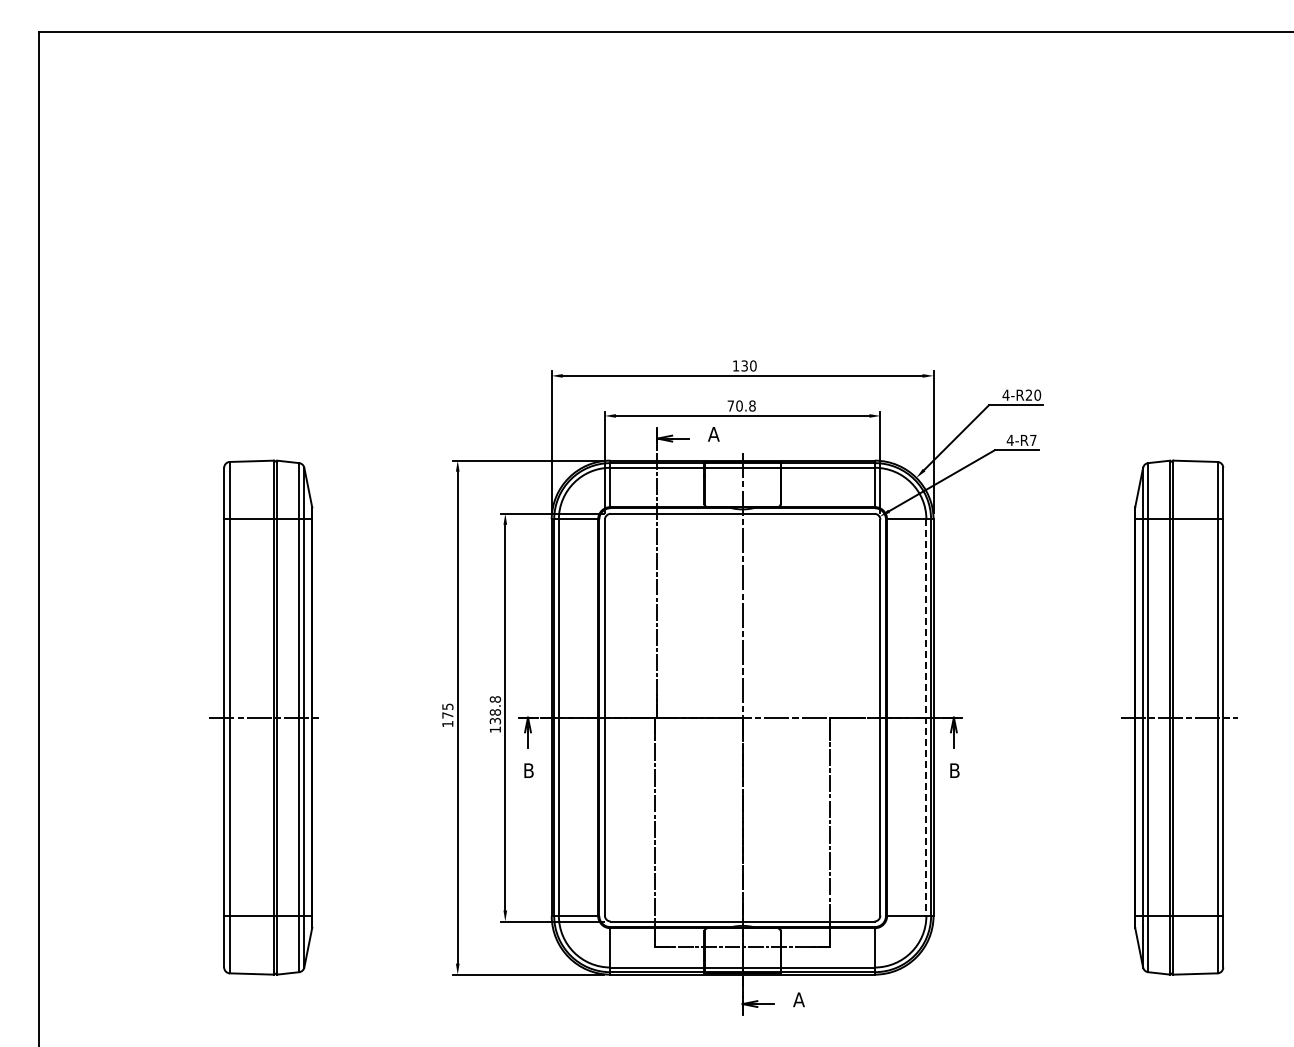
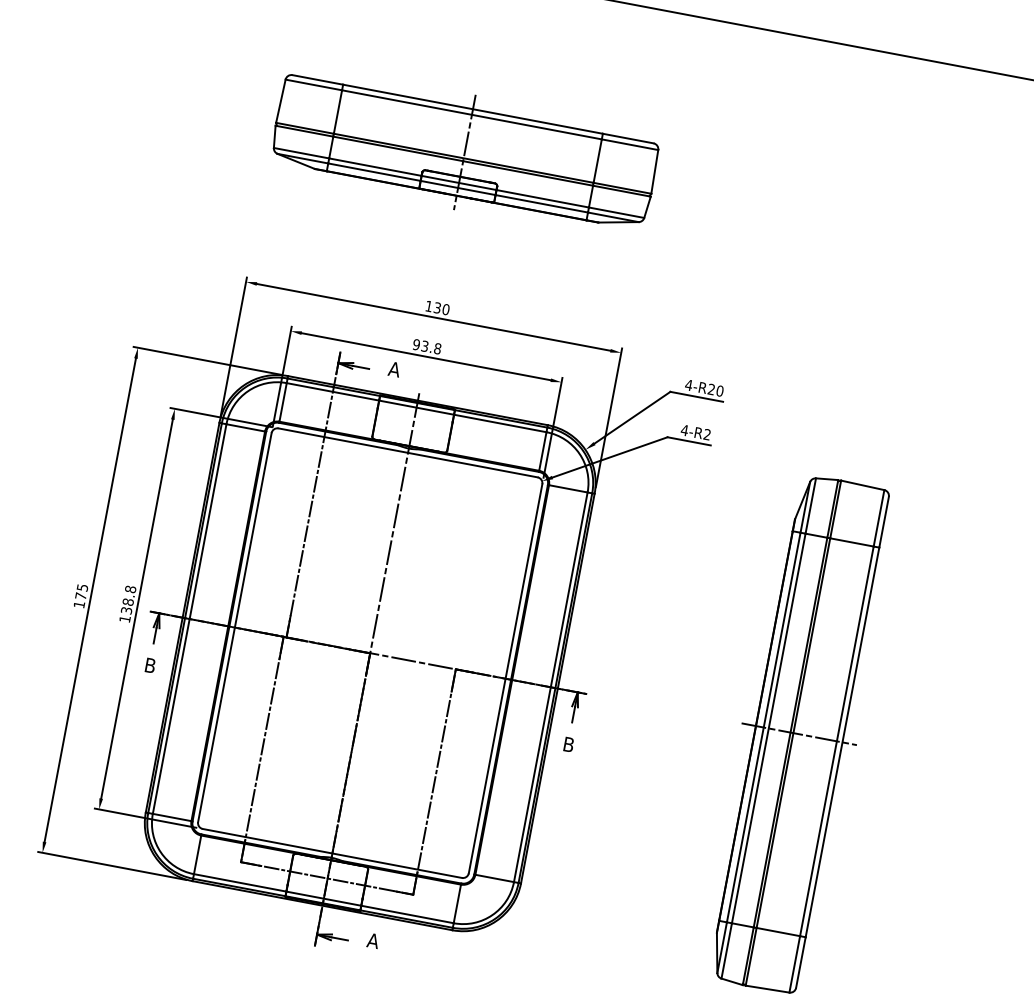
part: (742, 207) -> (464, 151), added
text: (734, 405) -> (420, 344), 70.8 -> 93.8
text: (1033, 439) -> (707, 433), 4-R7 -> 4-R2
line: (926, 718) -> (550, 688), dashed -> solid

